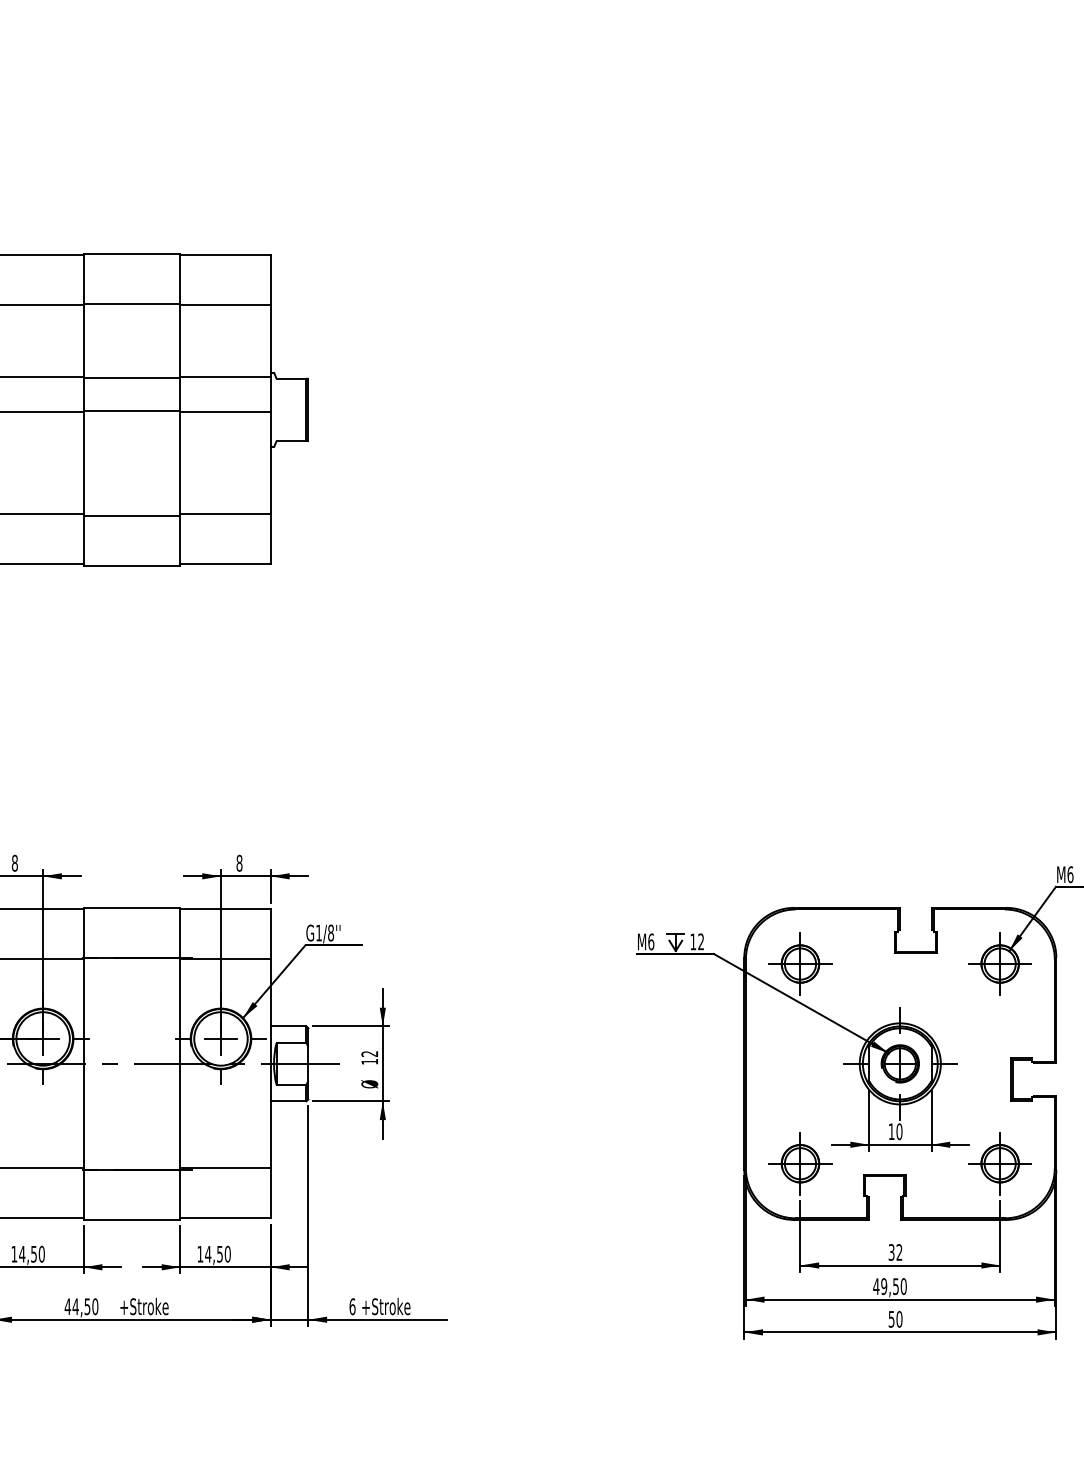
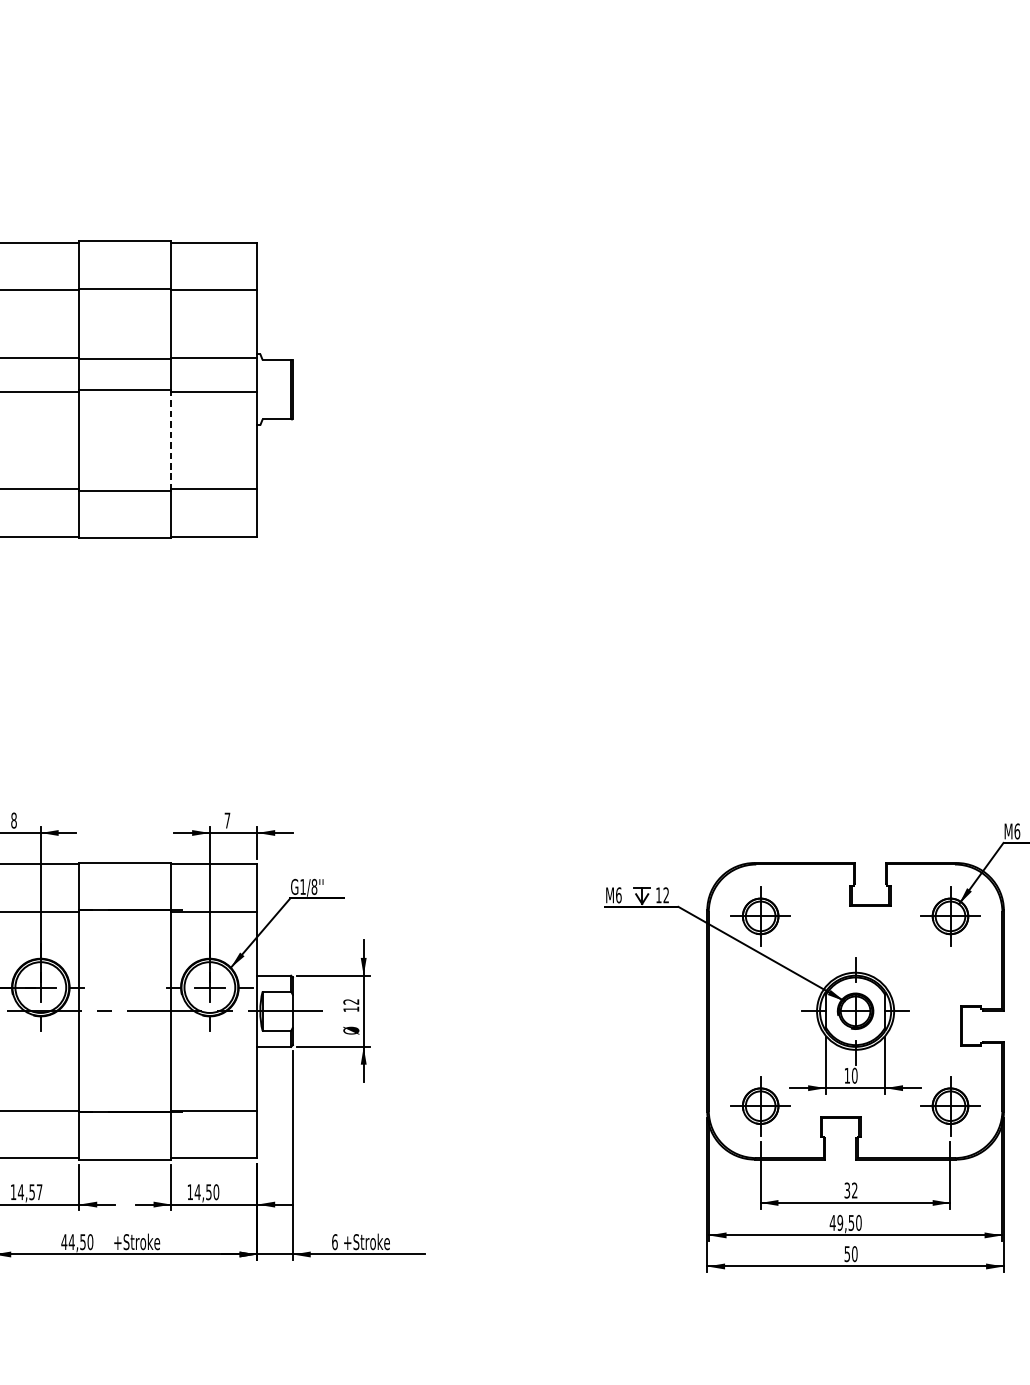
line: (180, 463) -> (171, 440), solid -> dashed
text: (239, 862) -> (227, 819), 8 -> 7
text: (41, 1253) -> (39, 1191), 14,50 -> 14,57

